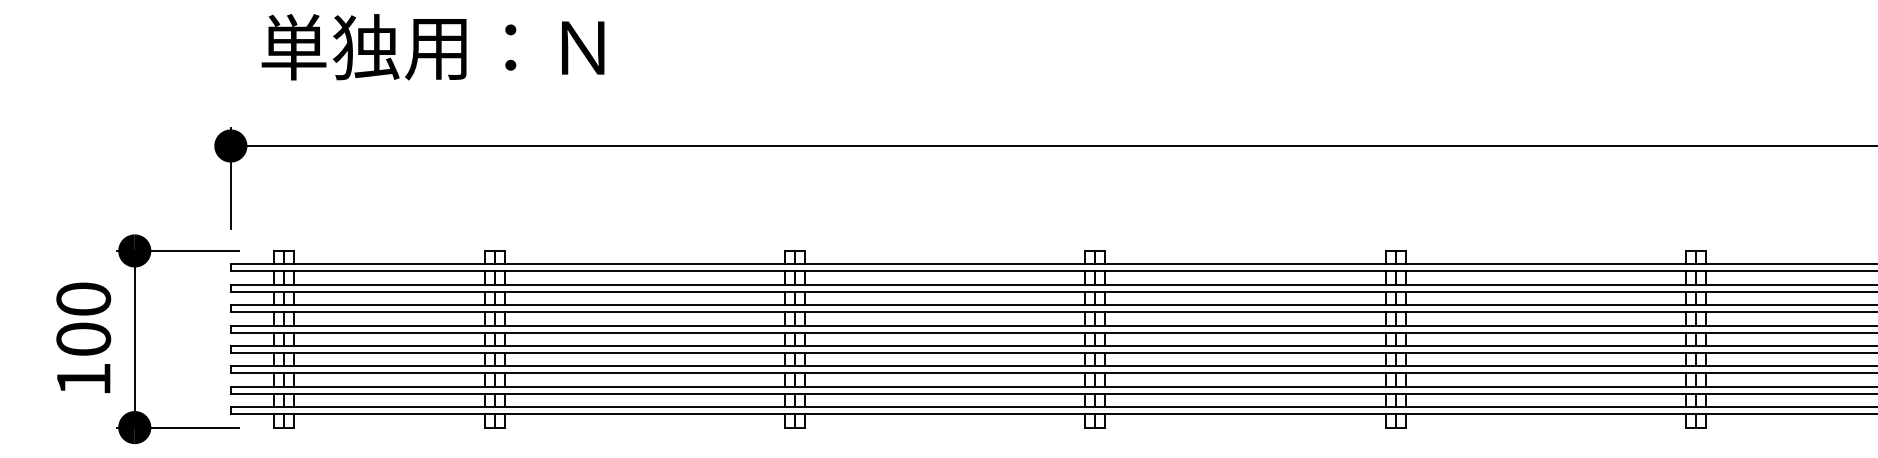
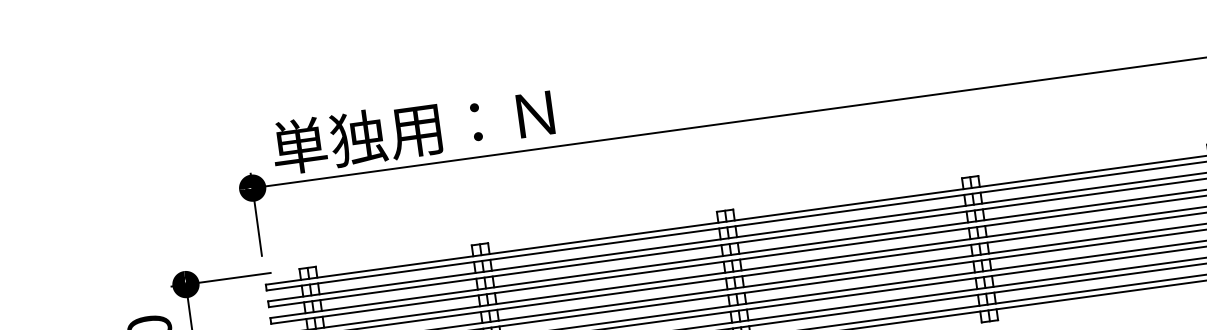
text: (432, 47) -> (412, 130), moved

